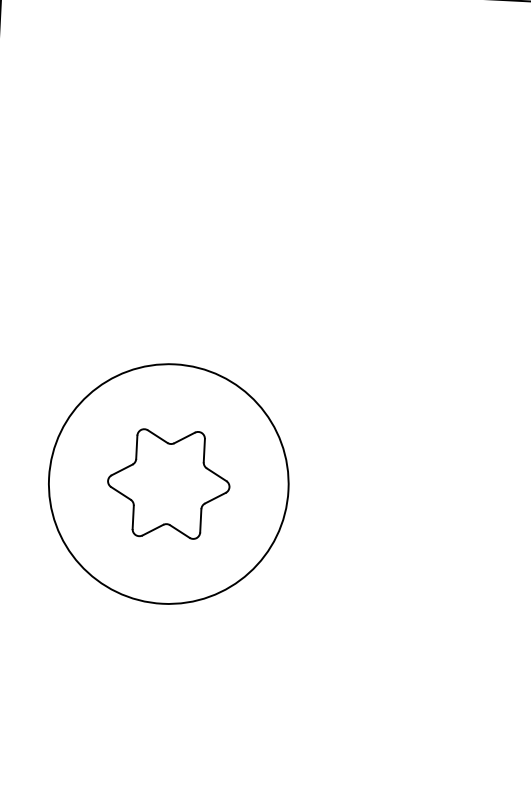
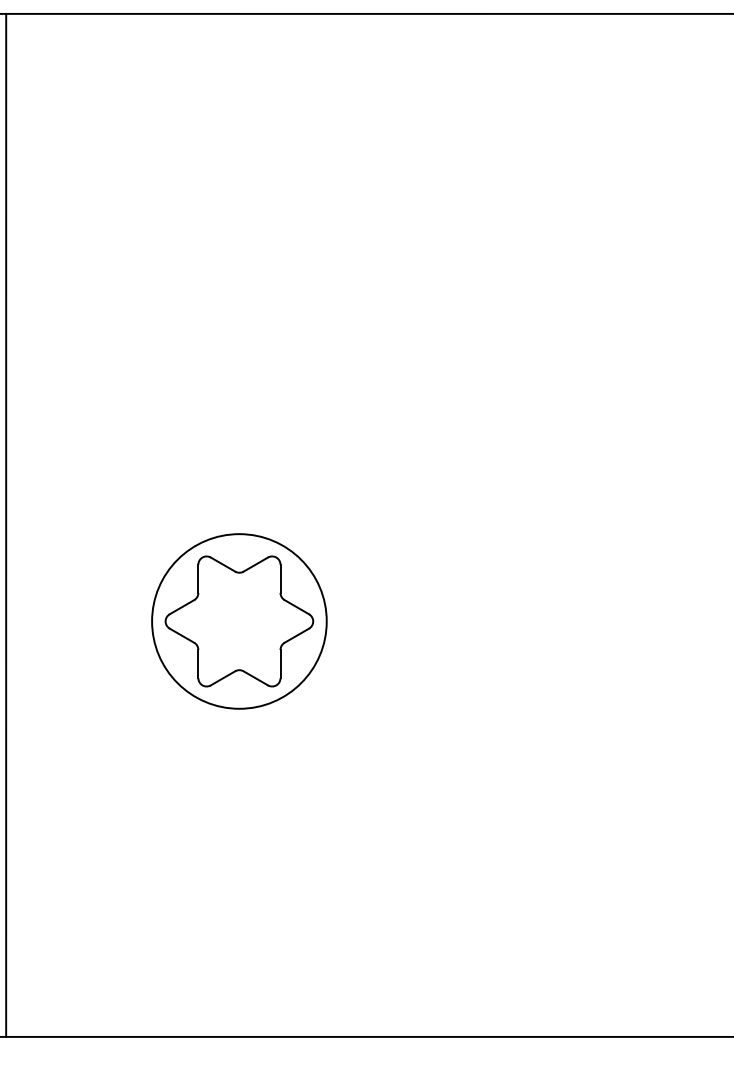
circle: (168, 484) -> (238, 621), size x0.6

